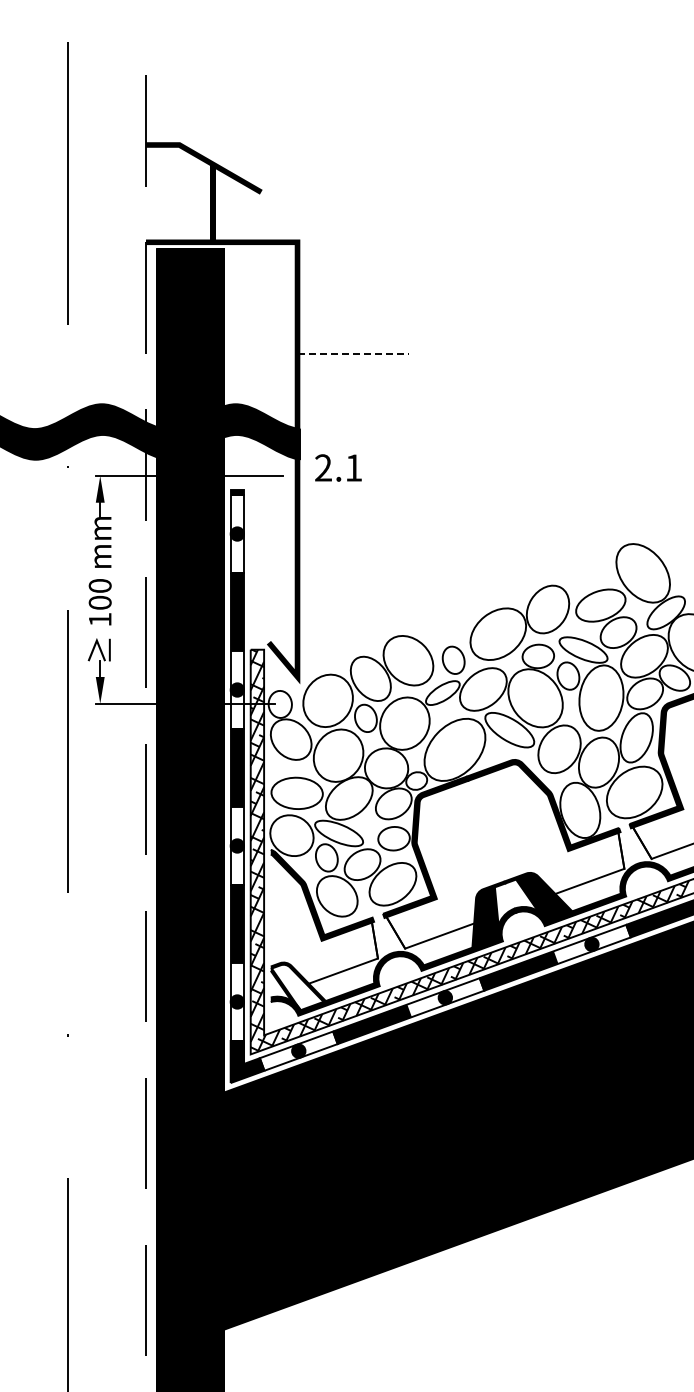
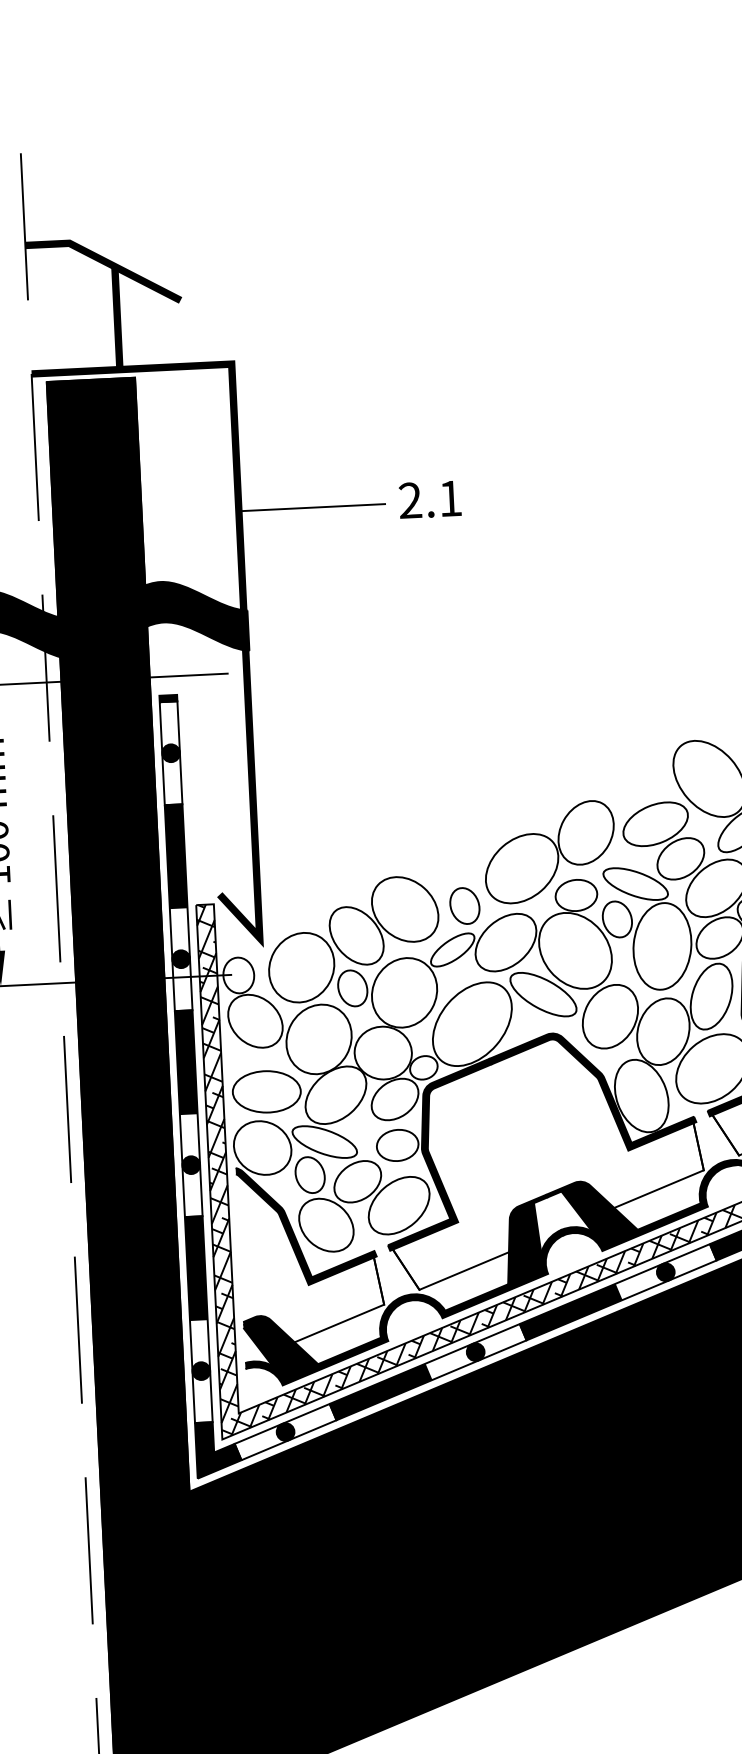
line: (353, 353) -> (312, 507), dashed -> solid
text: (338, 467) -> (430, 498), moved
fill: (297, 987) -> (279, 1348), added

